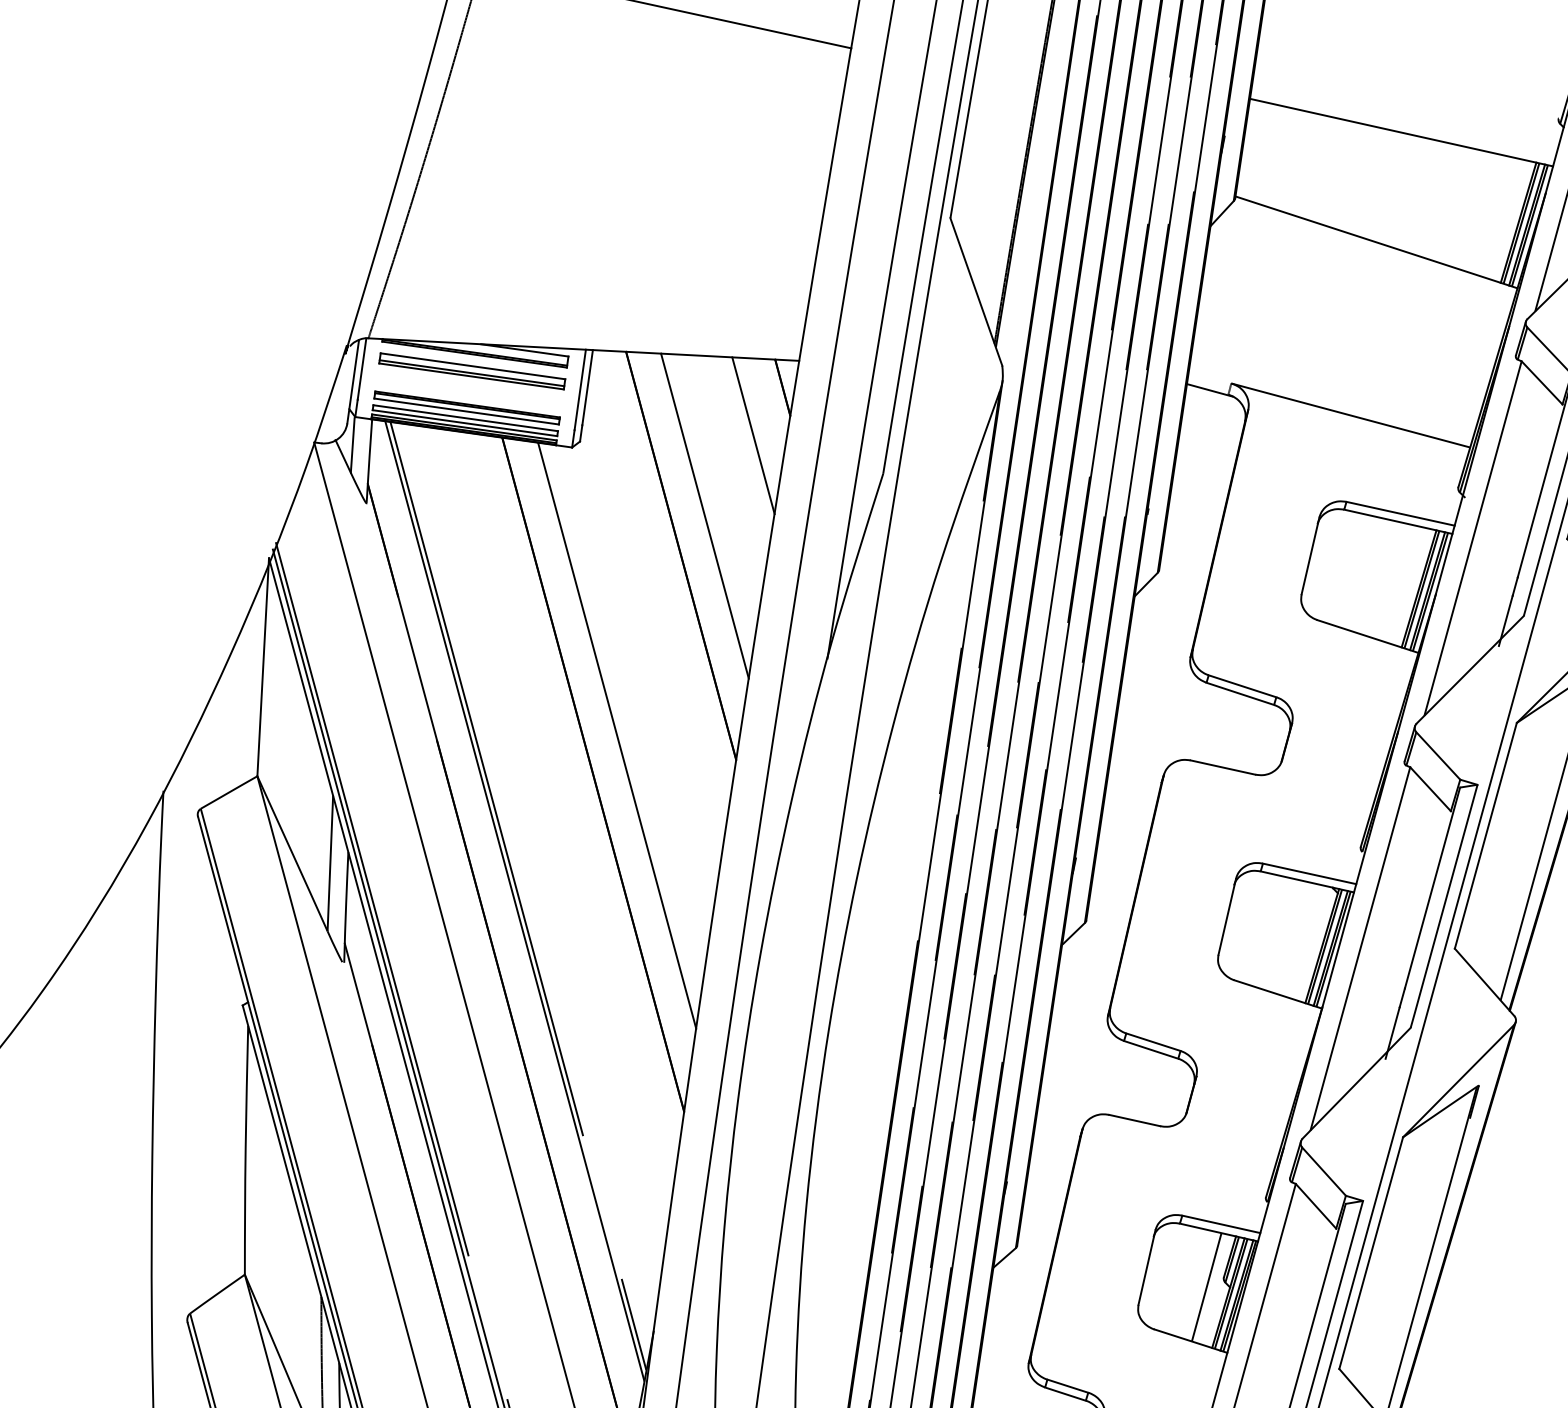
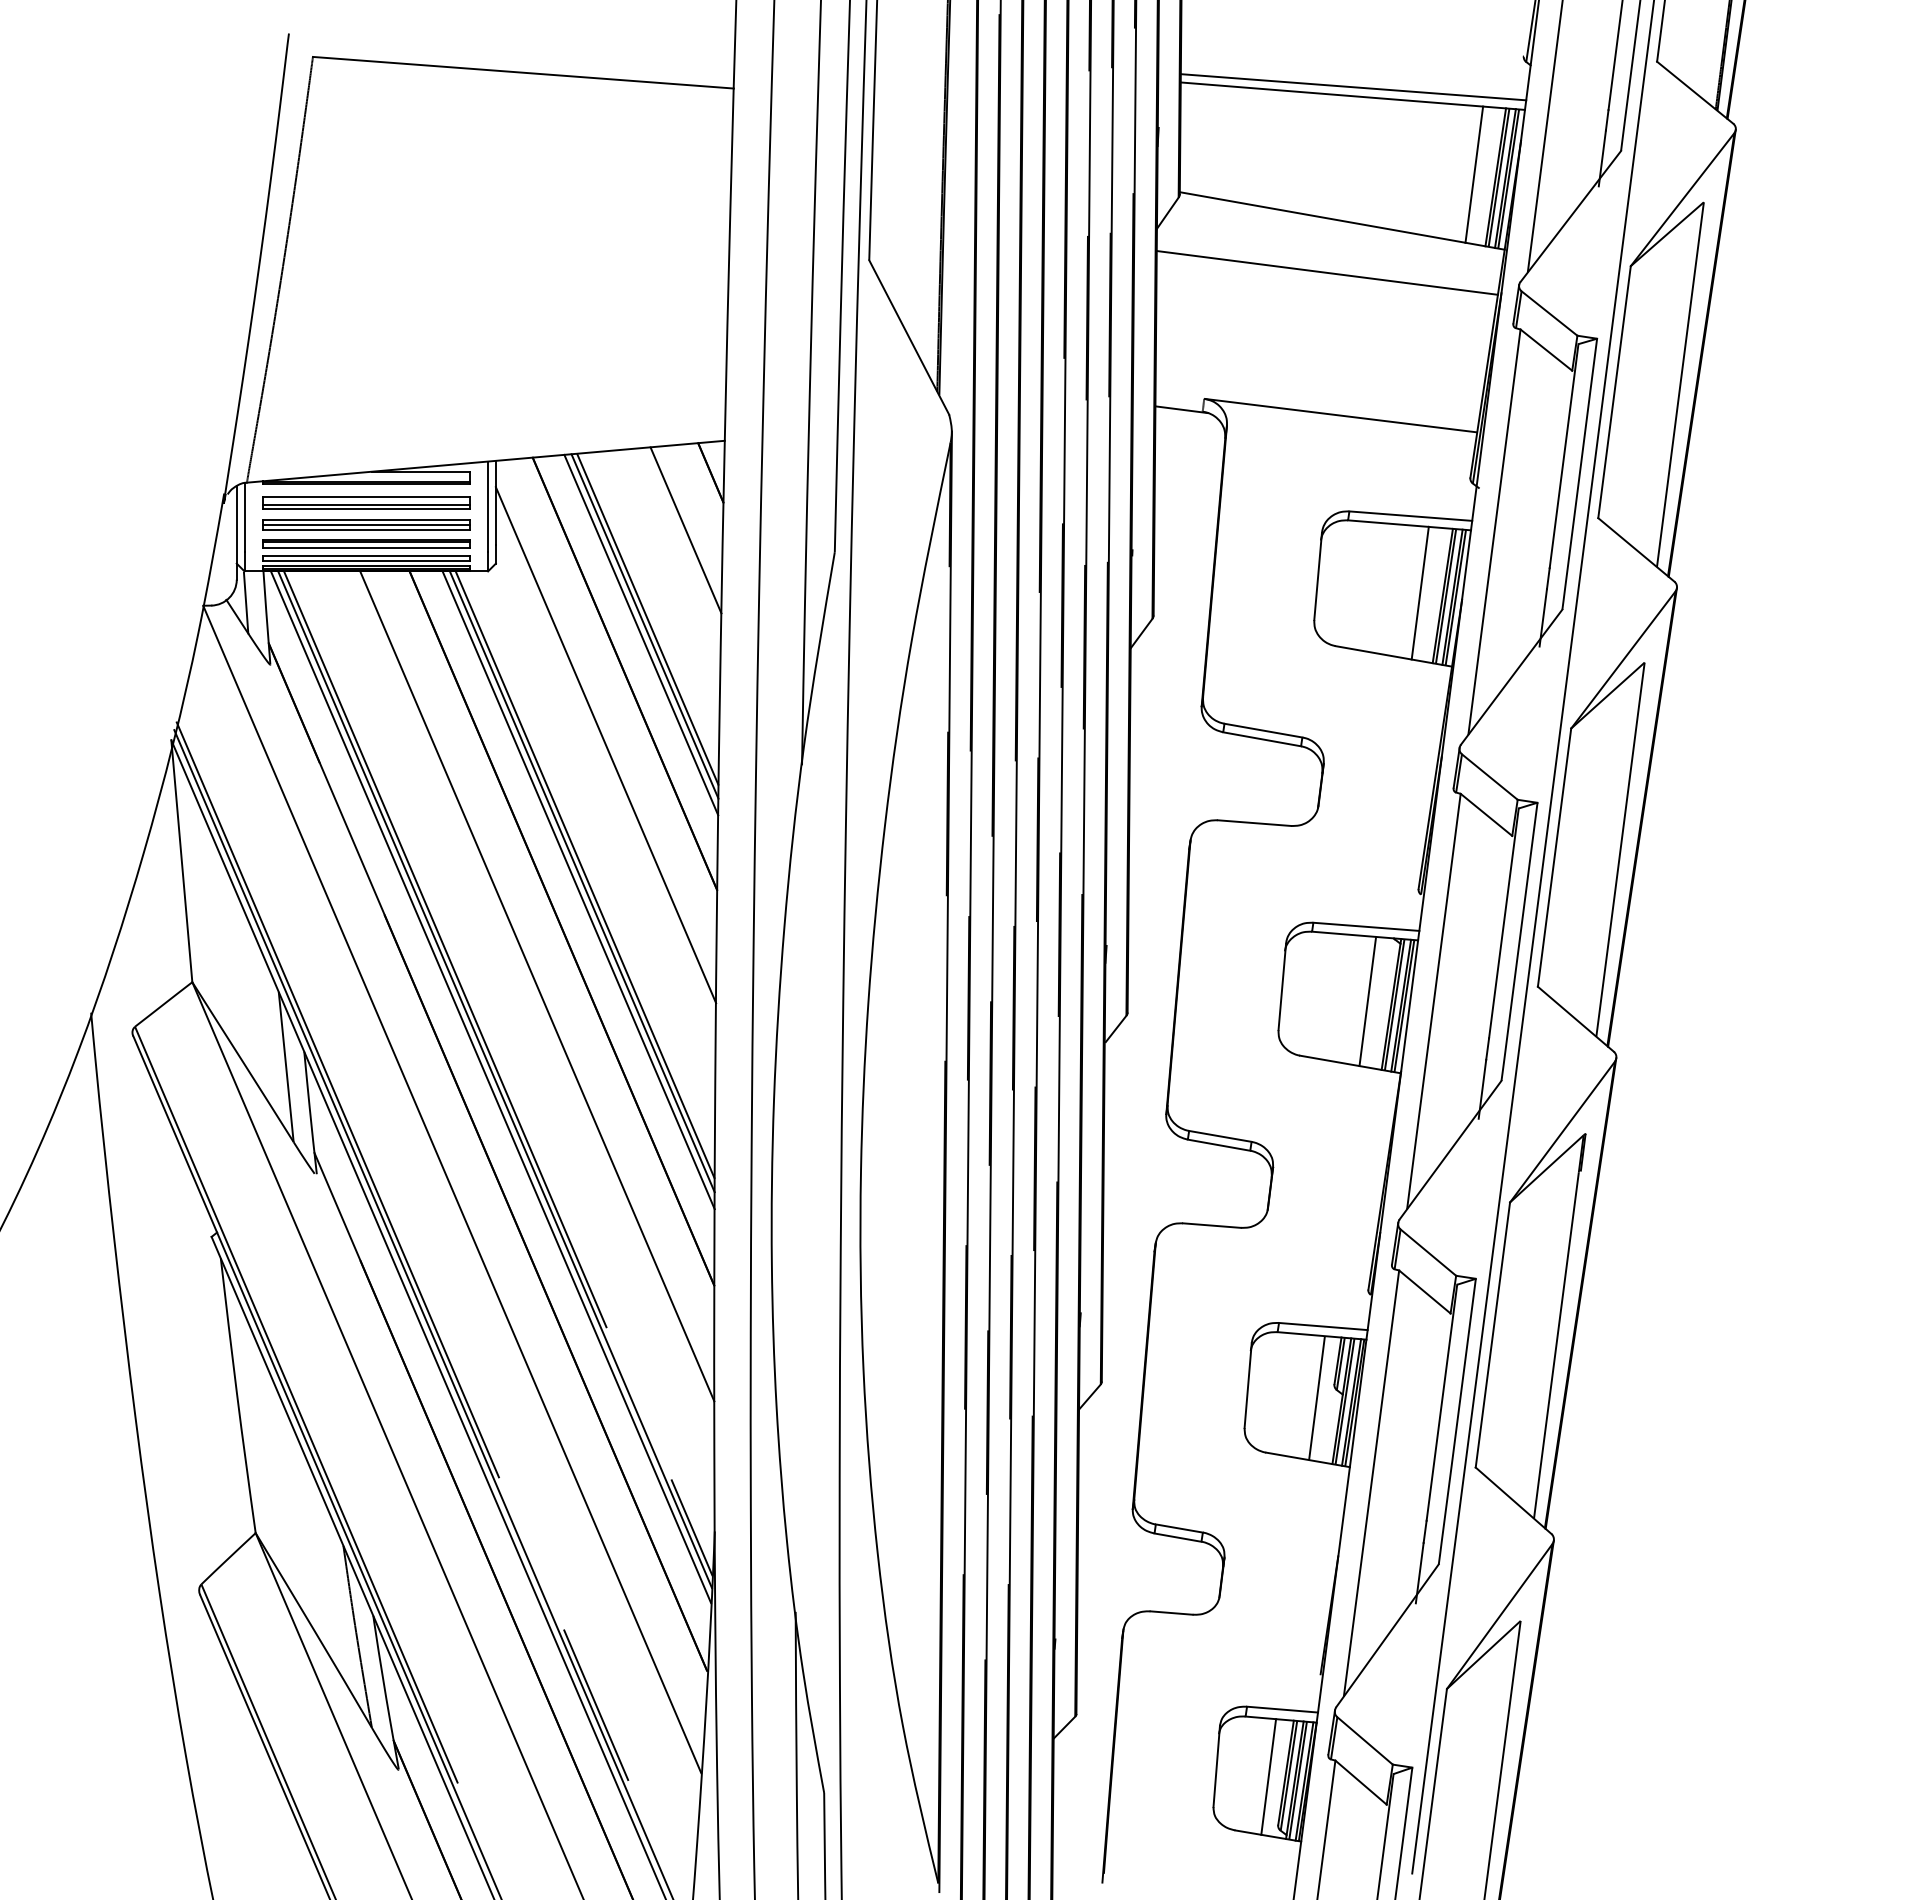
line: (1403, 124) -> (1353, 87), added
line: (1500, 217) -> (1474, 174), added
line: (1356, 286) -> (1326, 272), added
part: (469, 390) -> (366, 524), added
line: (708, 510) -> (647, 619), added
line: (700, 522) -> (641, 634), added
line: (1398, 582) -> (1419, 592), added
line: (654, 617) -> (605, 745), added
line: (620, 729) -> (584, 874), added
line: (612, 742) -> (578, 890), added
line: (564, 823) -> (537, 986), added
line: (509, 907) -> (490, 1087), added
line: (1301, 940) -> (1367, 1001), added

